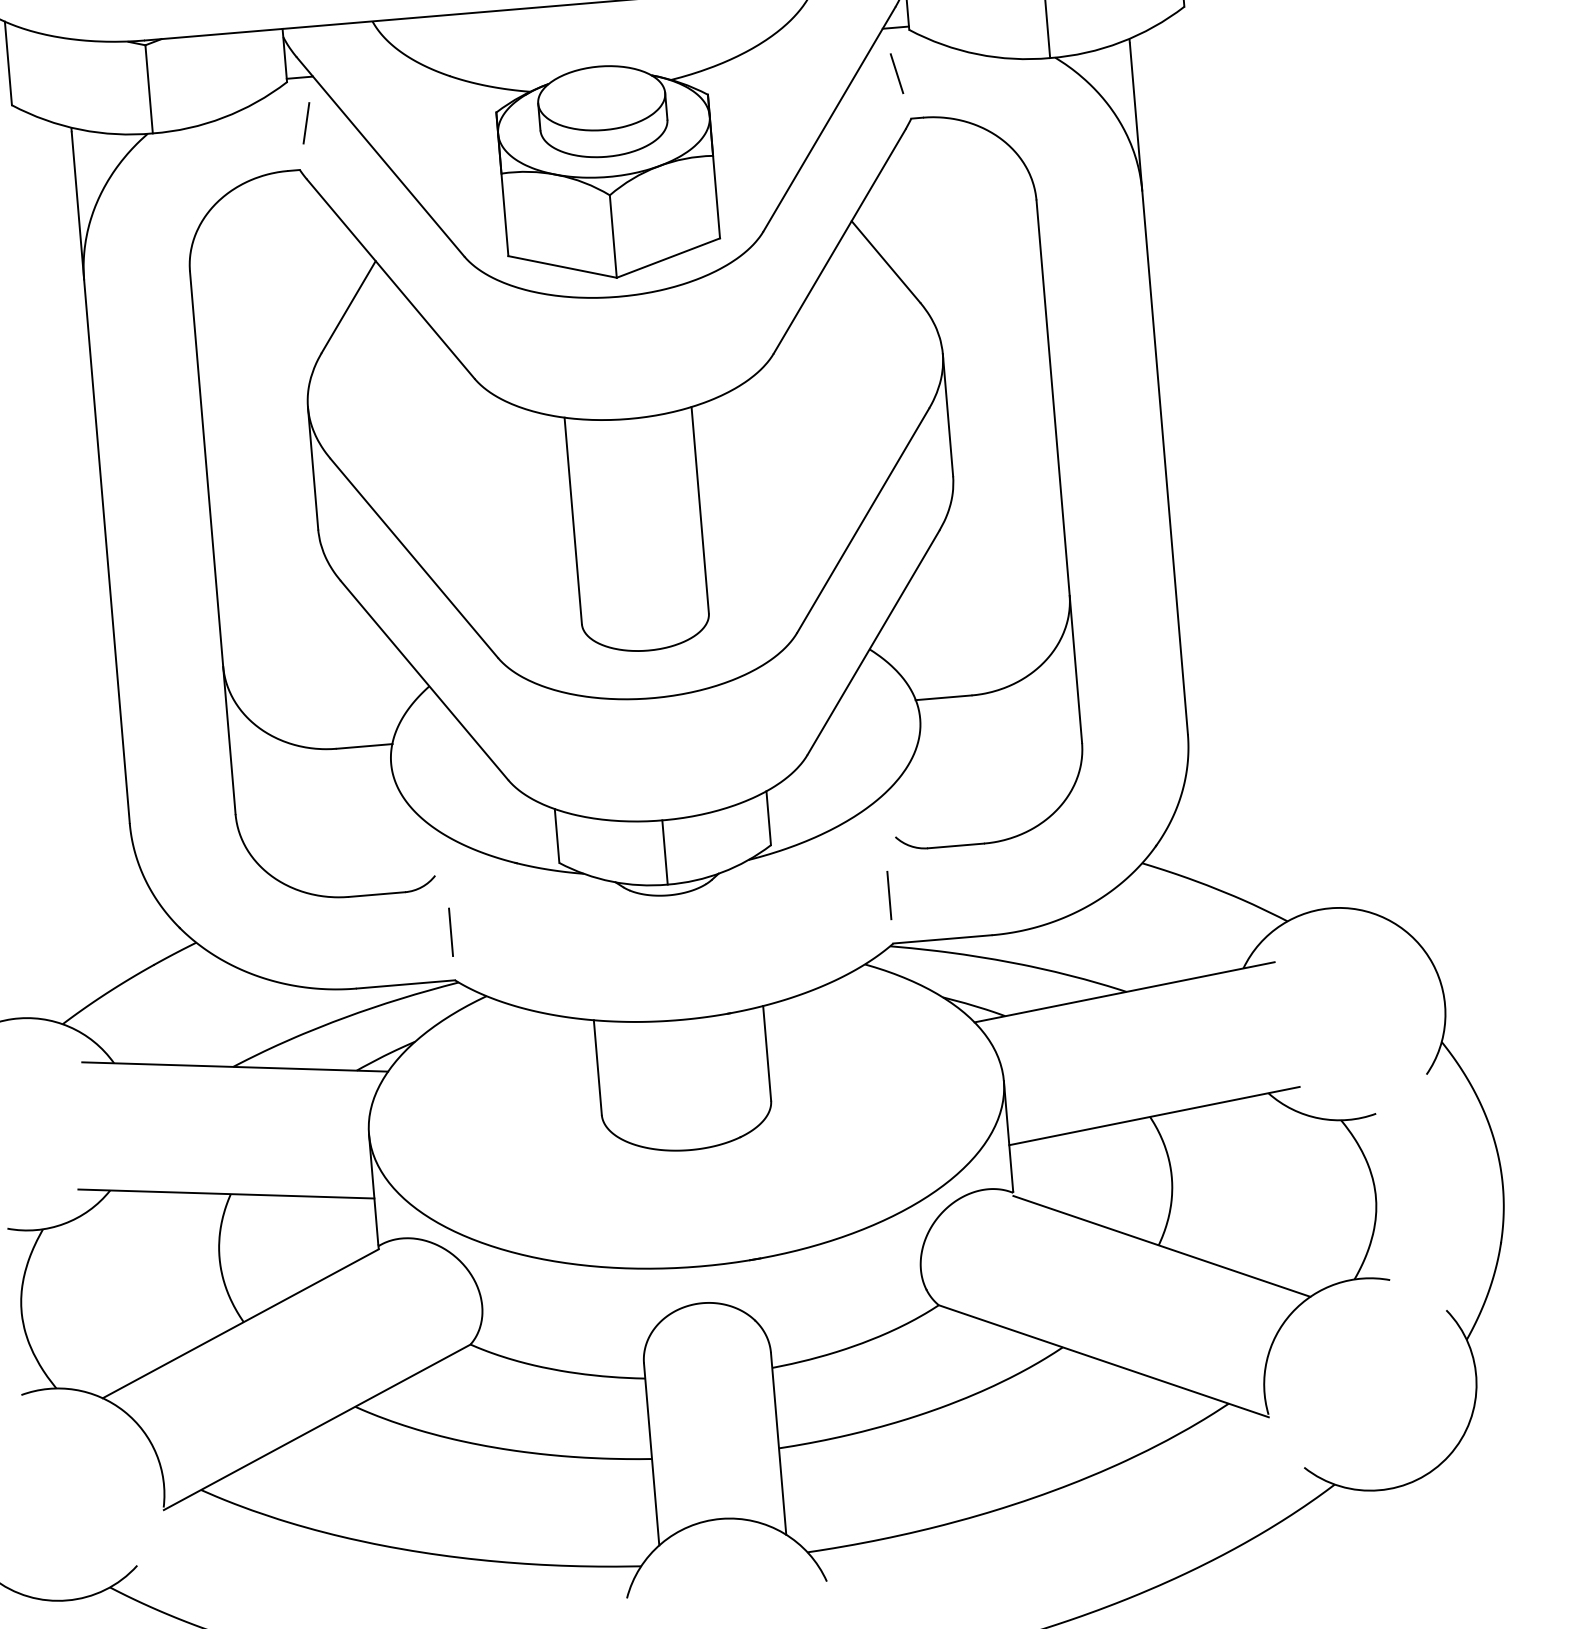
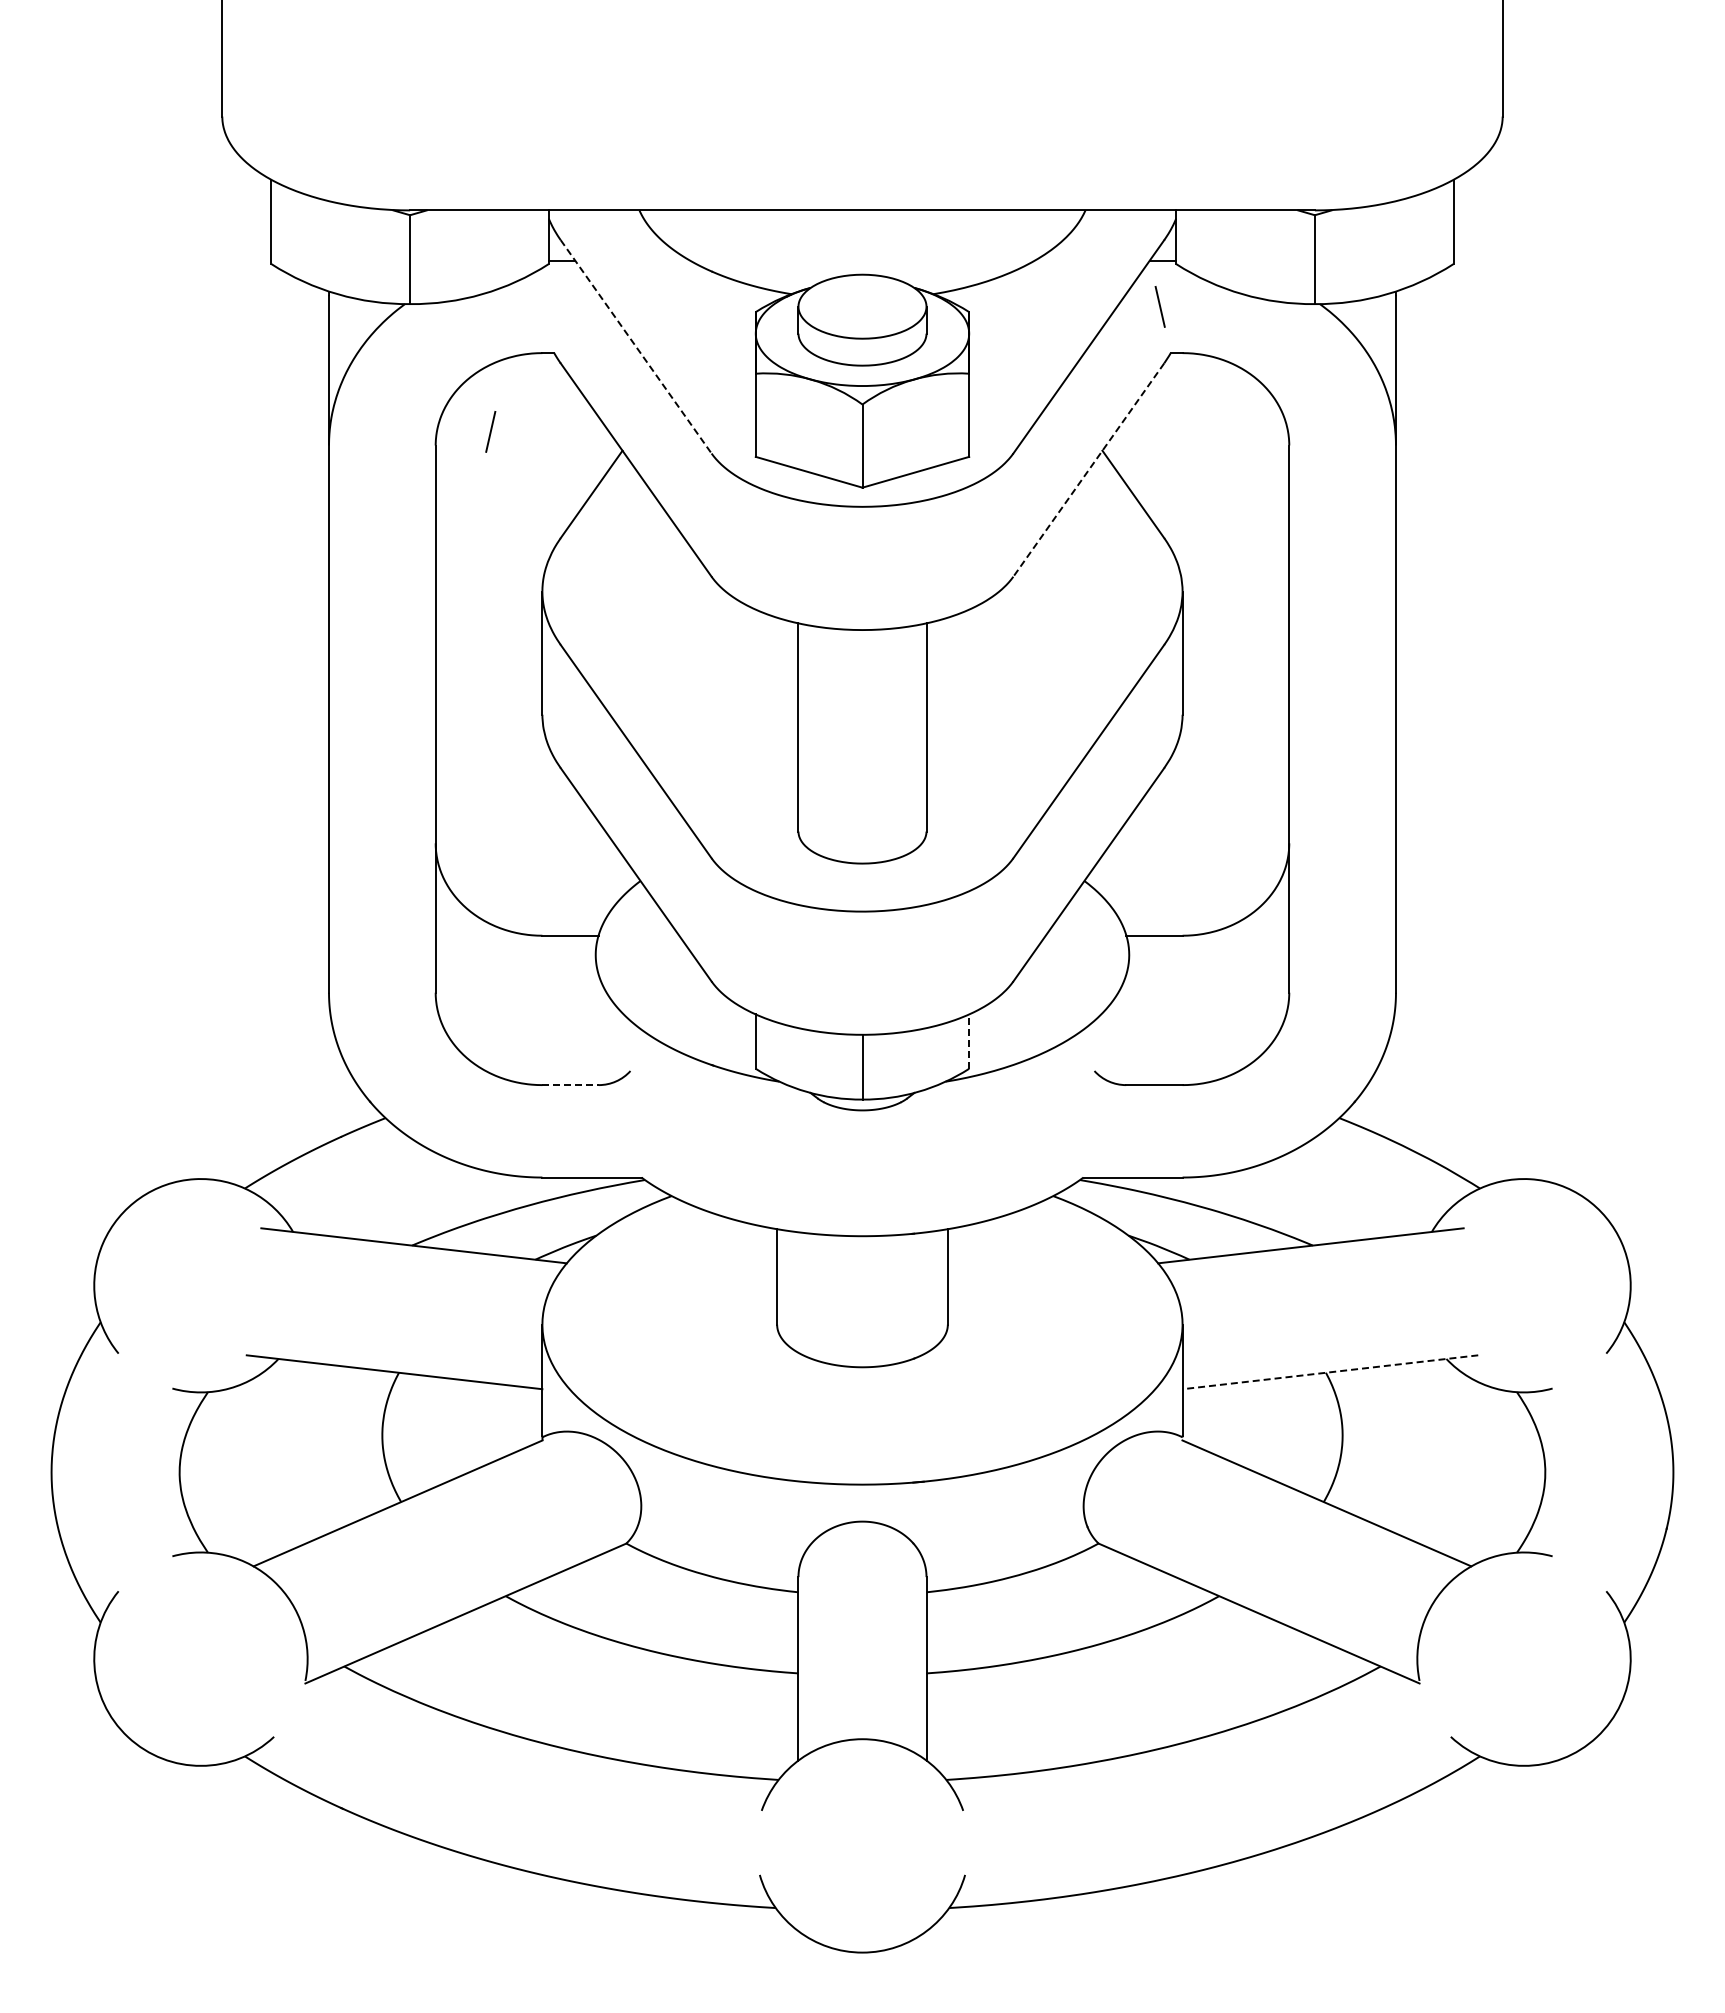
line: (306, 122) -> (490, 431), moved
line: (380, 156) -> (636, 346), solid -> dashed
line: (839, 241) -> (1088, 470), solid -> dashed
line: (769, 818) -> (969, 1041), solid -> dashed
line: (377, 894) -> (571, 1085), solid -> dashed
line: (889, 895) -> (1083, 1129), removed
line: (451, 932) -> (641, 1129), removed
line: (1154, 1116) -> (1330, 1372), solid -> dashed

